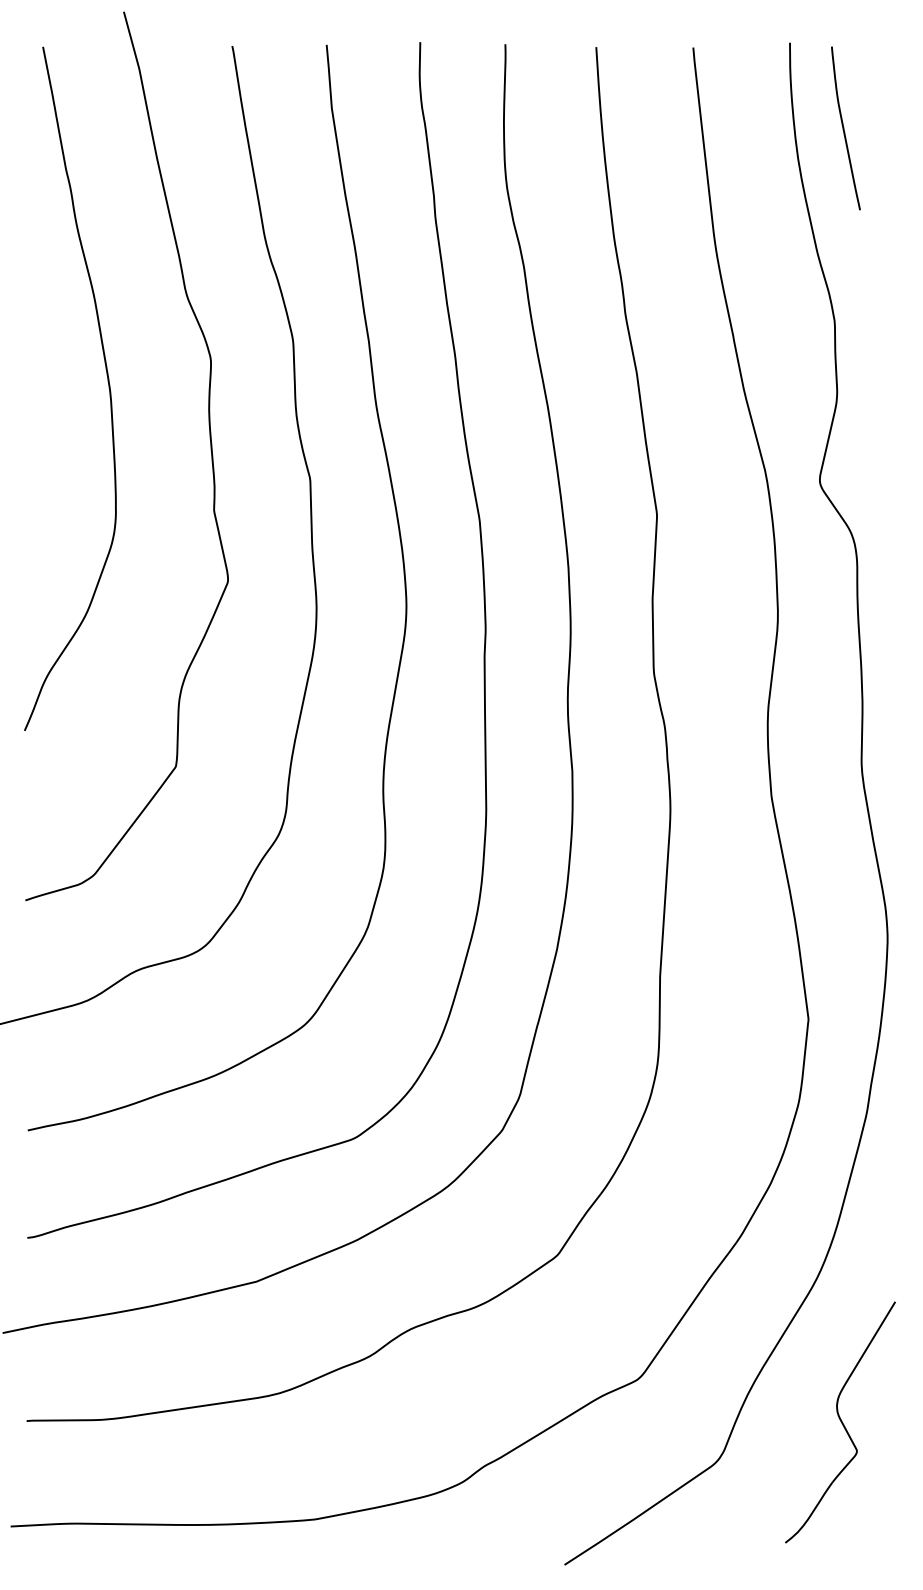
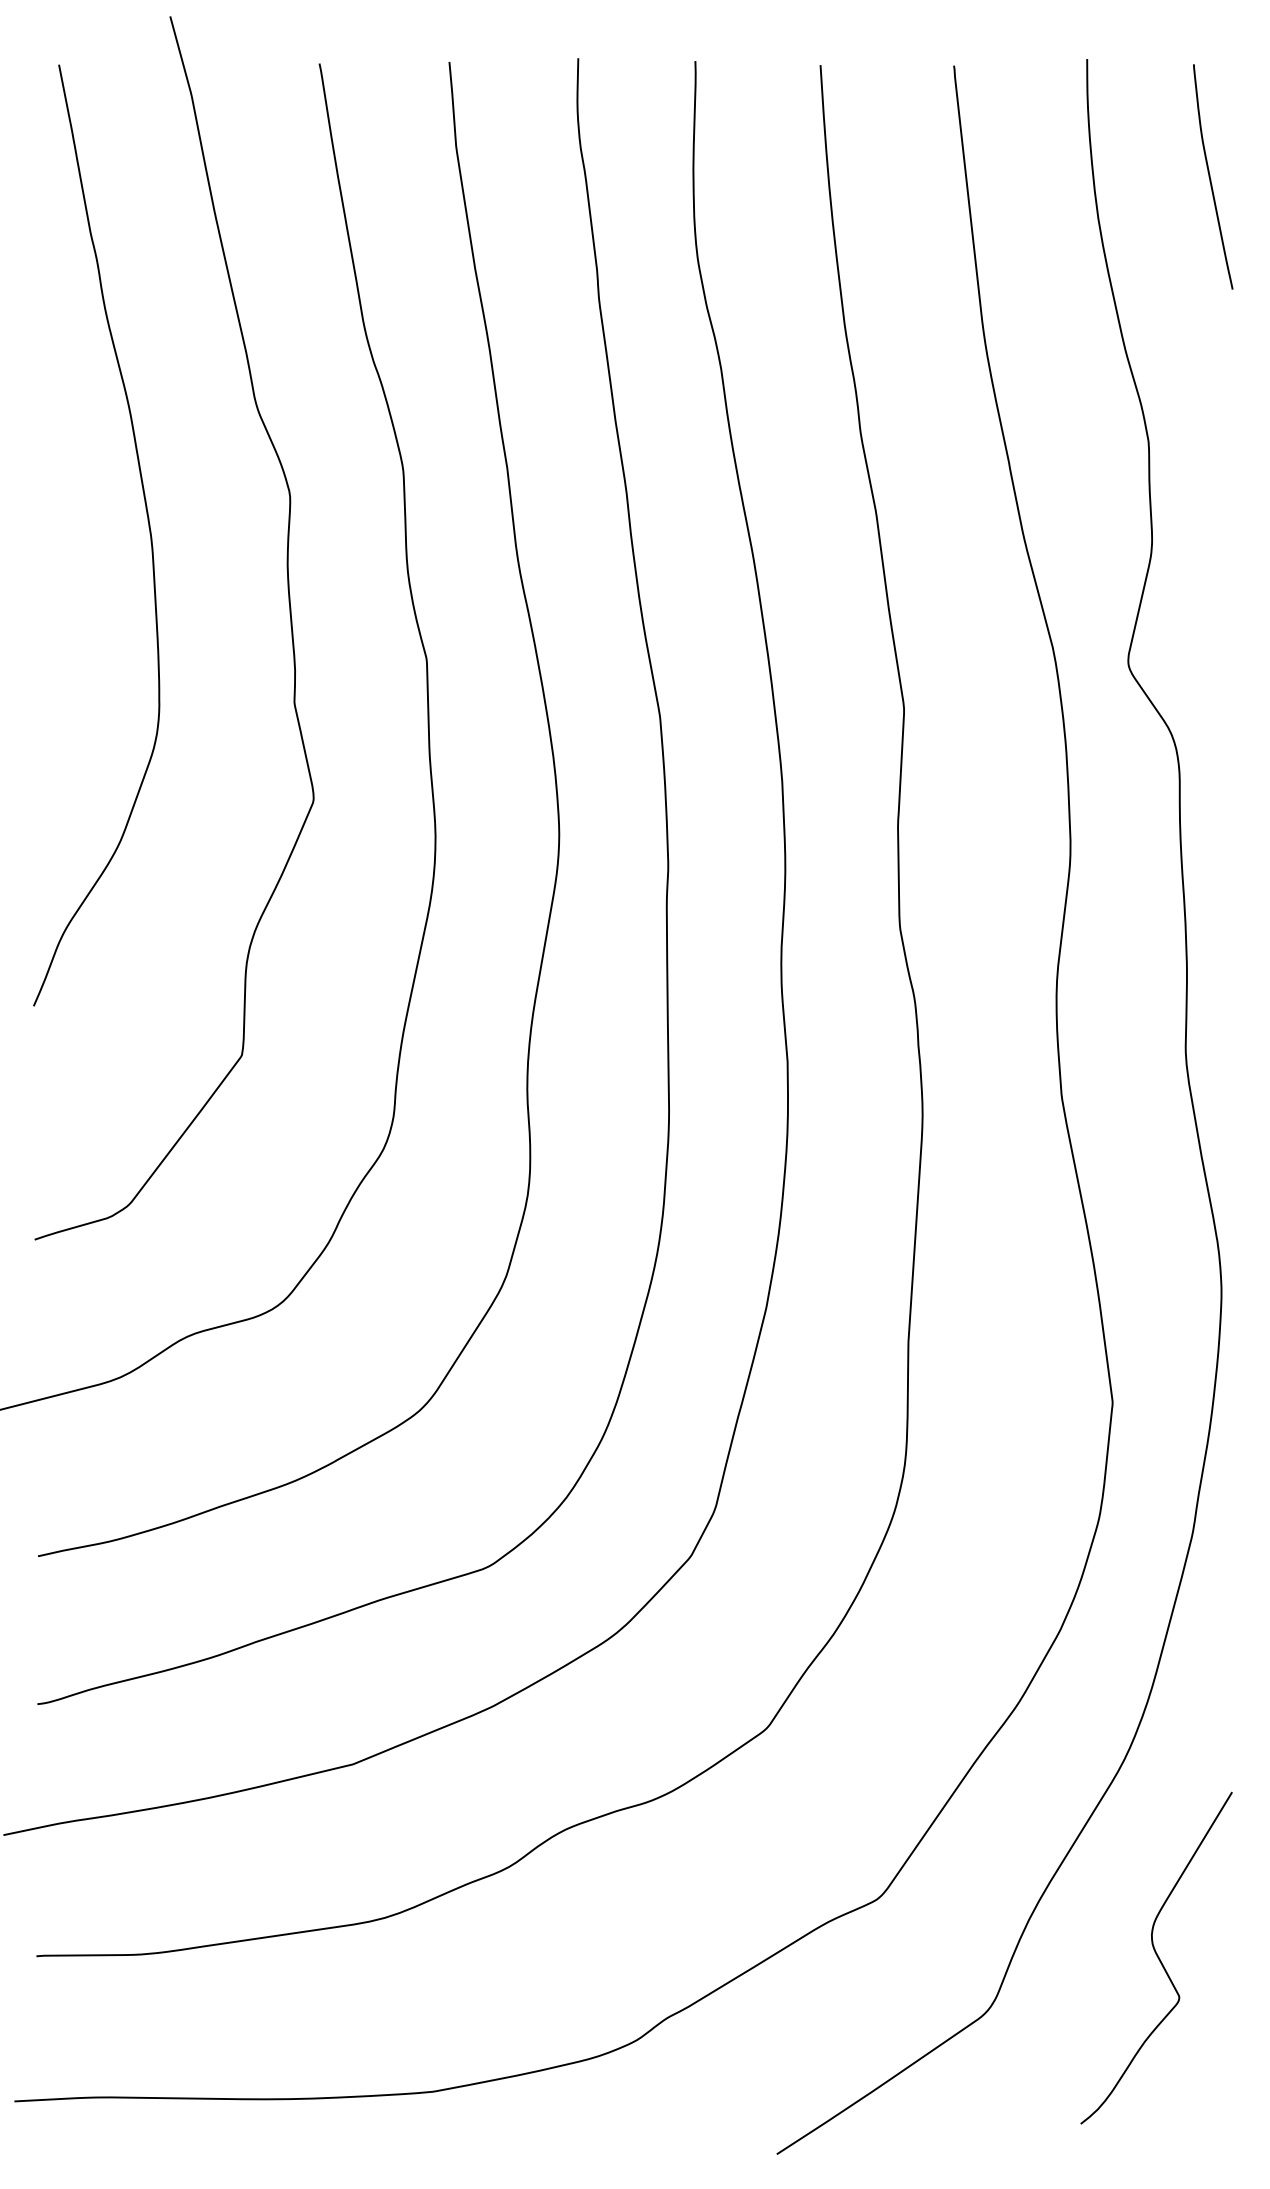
curve: (844, 128) -> (1210, 176), moved

